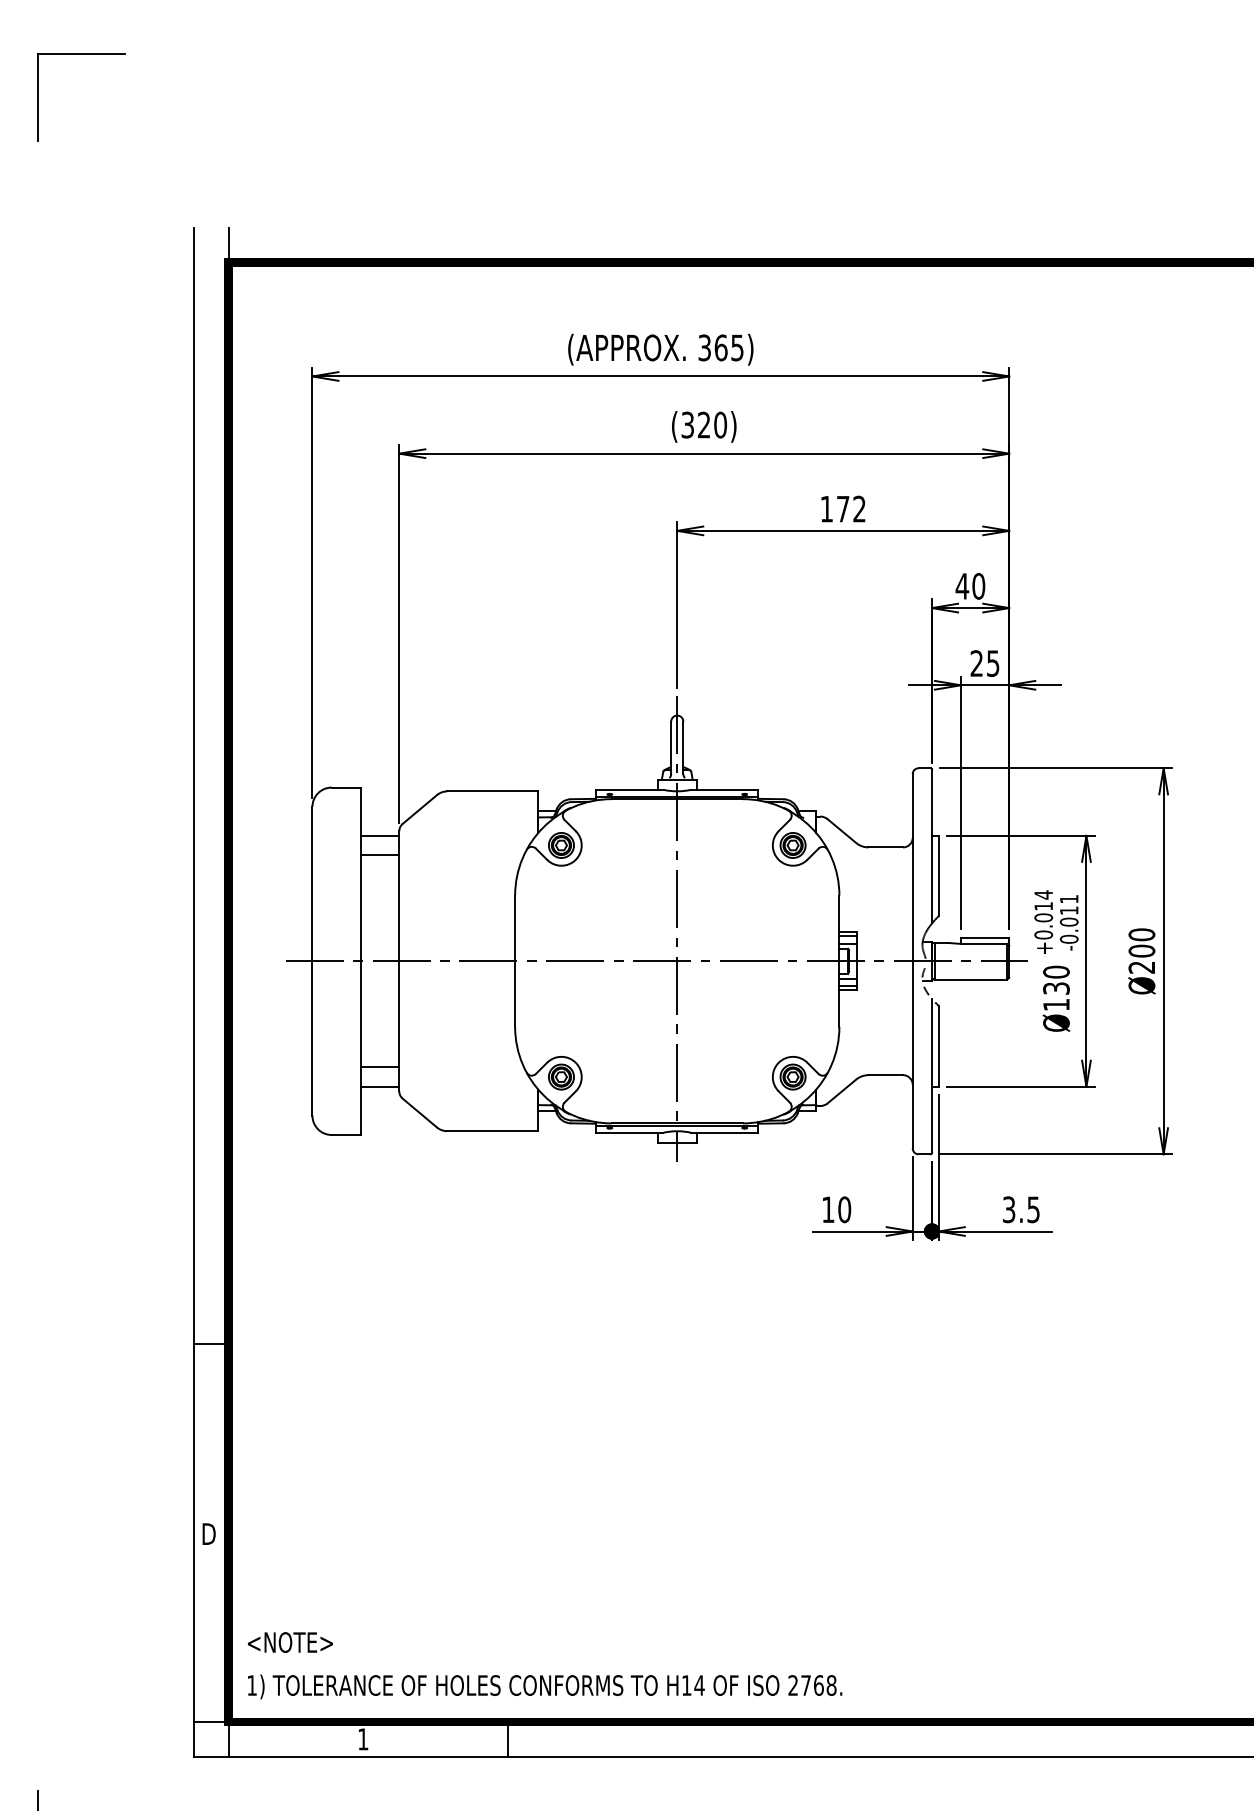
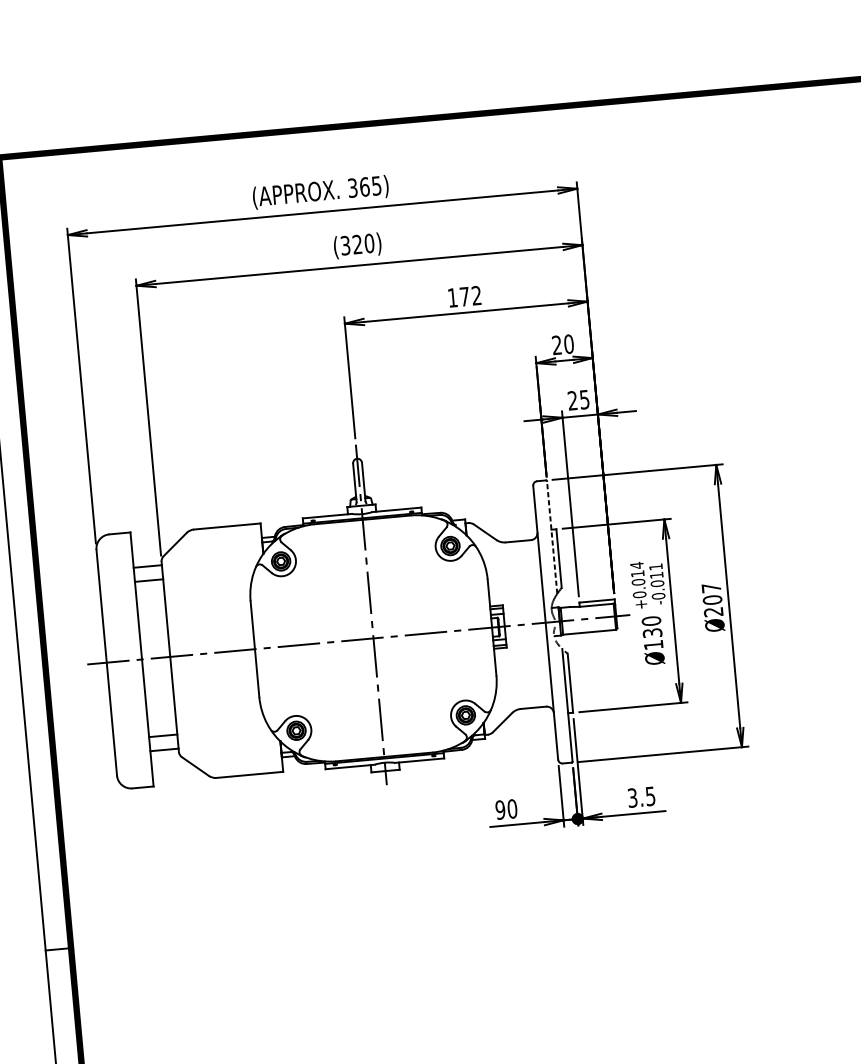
text: (962, 585) -> (557, 344), 40 -> 20
line: (932, 845) -> (552, 536), solid -> dashed
text: (1141, 934) -> (711, 587), Ø200 -> Ø207
text: (827, 1209) -> (499, 809), 10 -> 90

